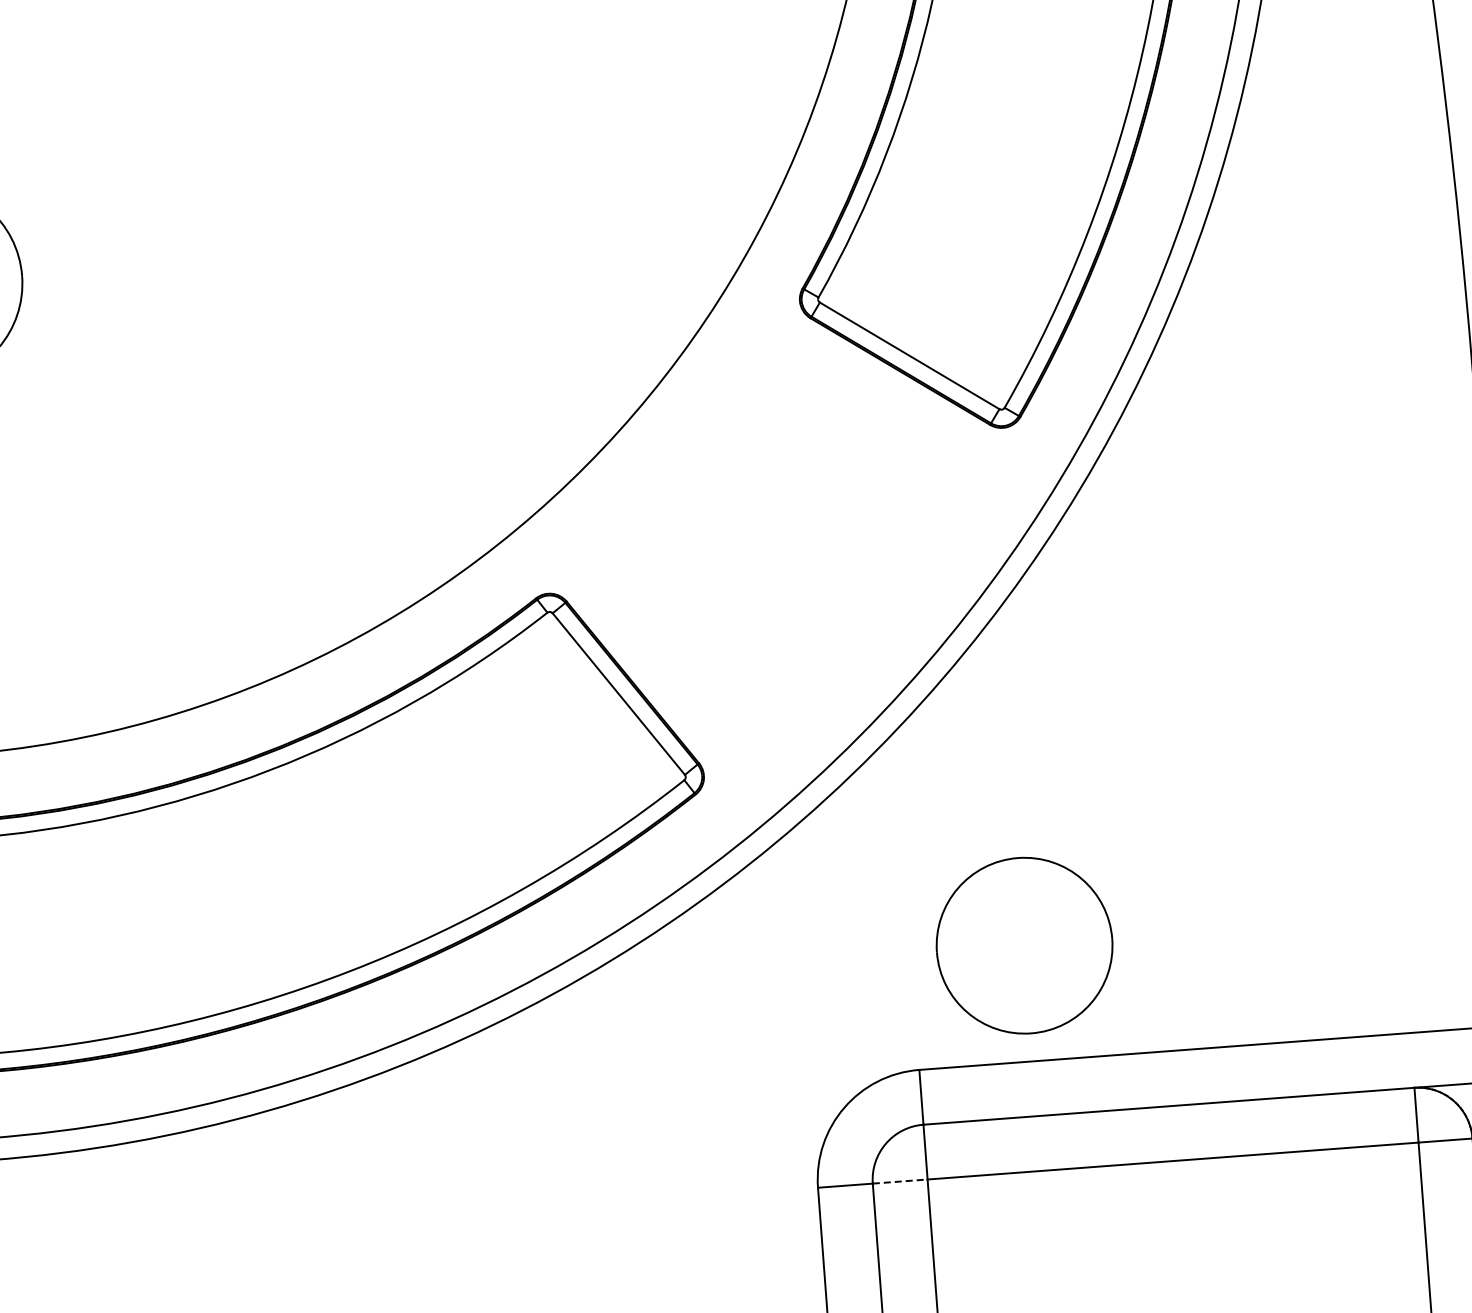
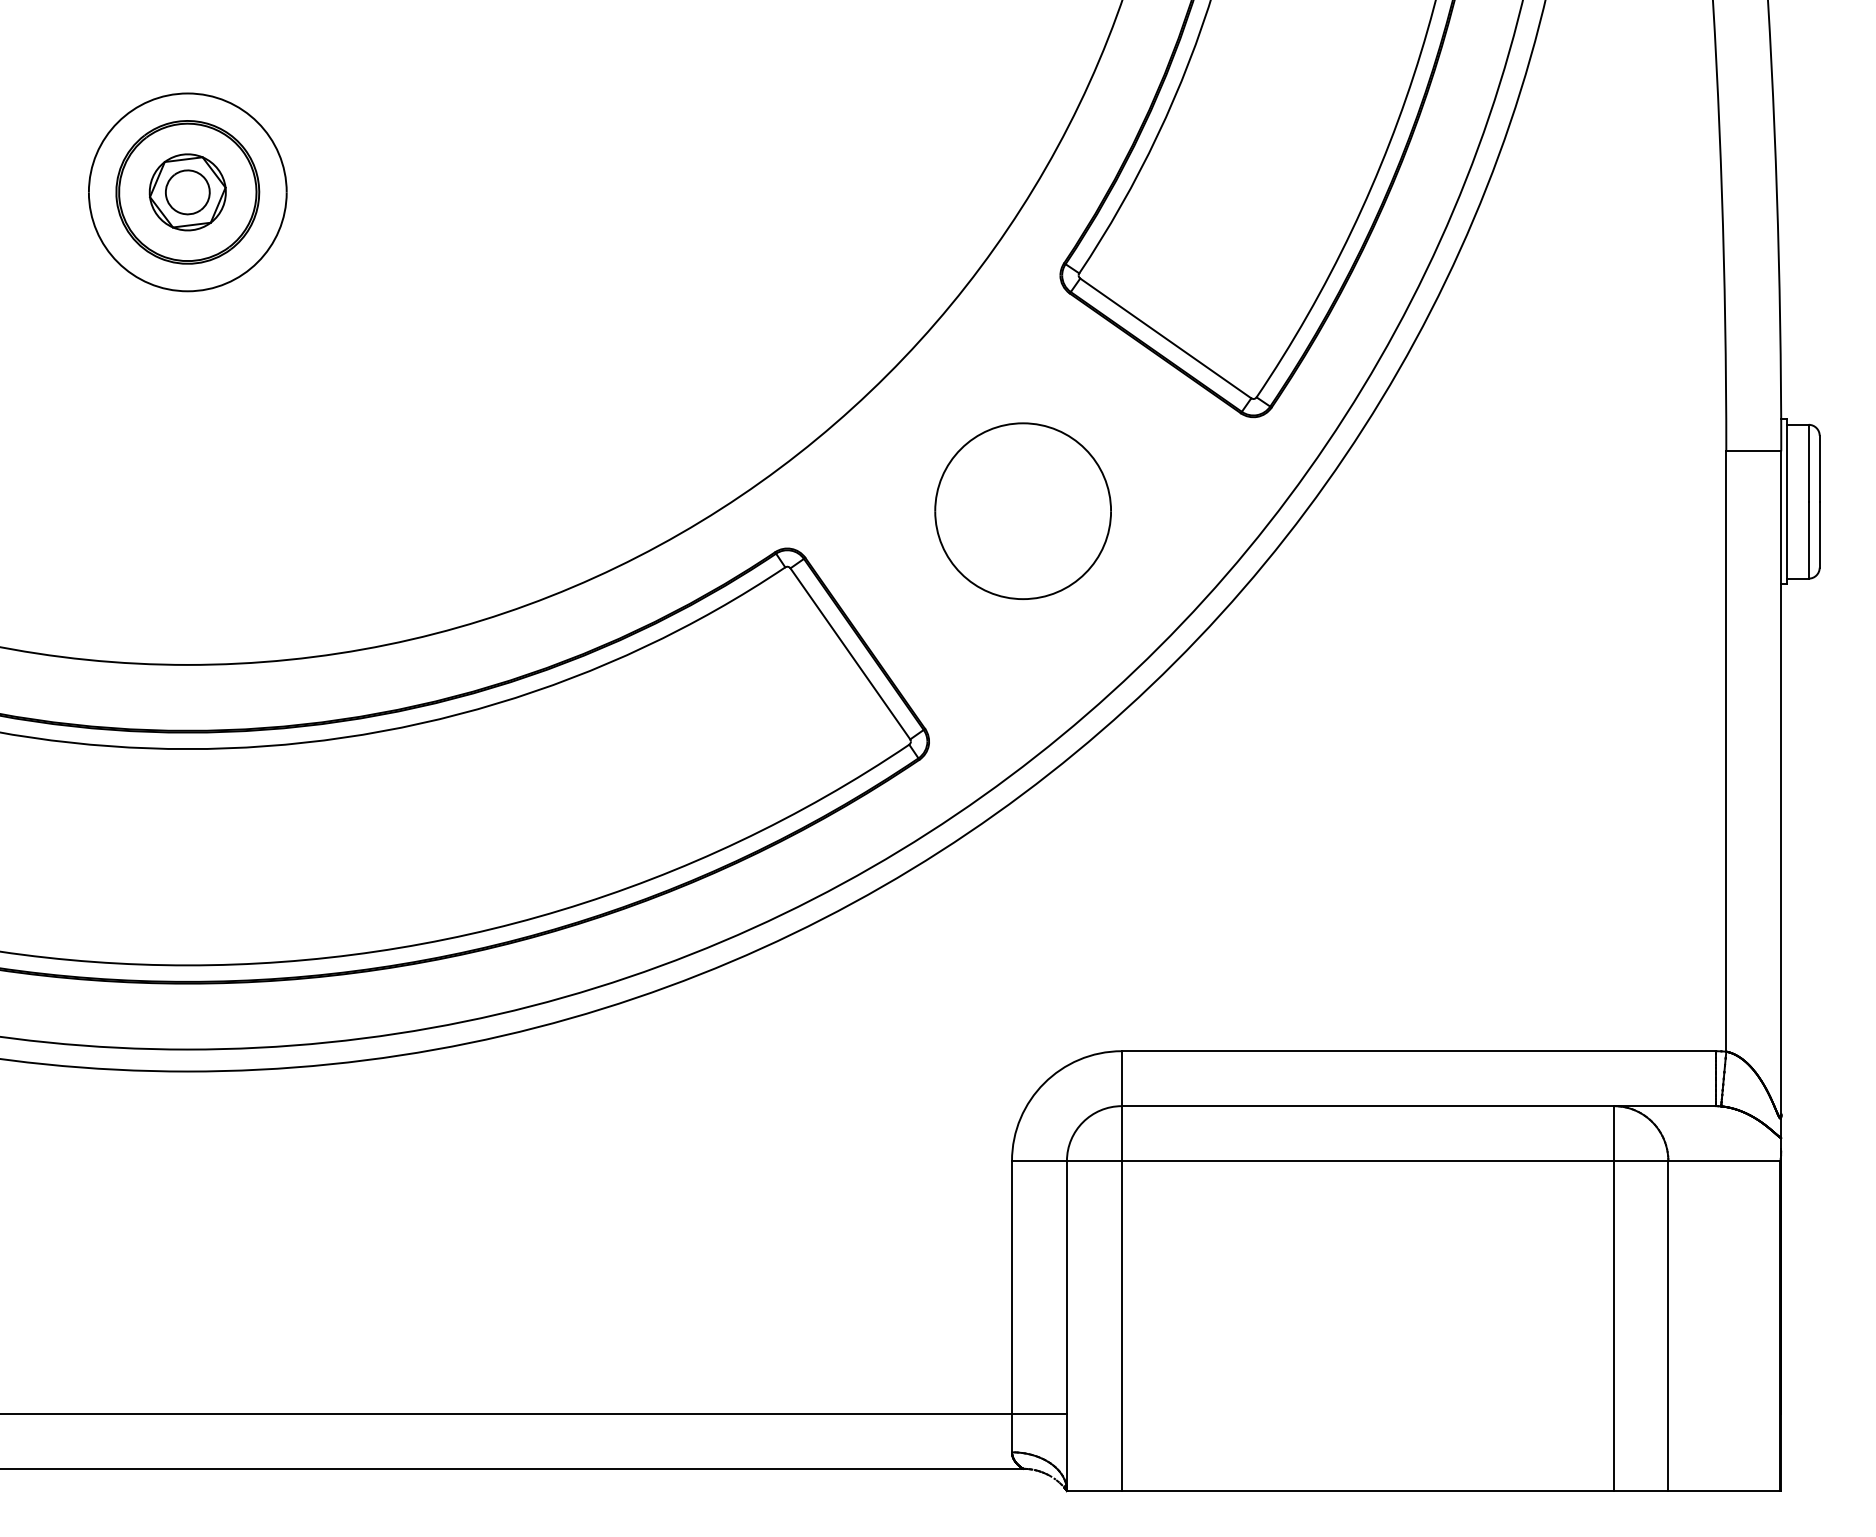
part: (1023, 945) -> (1022, 510), moved
line: (900, 1181) -> (1094, 1161), dashed -> solid

